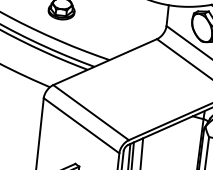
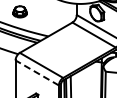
line: (80, 124) -> (36, 72), solid -> dashed

